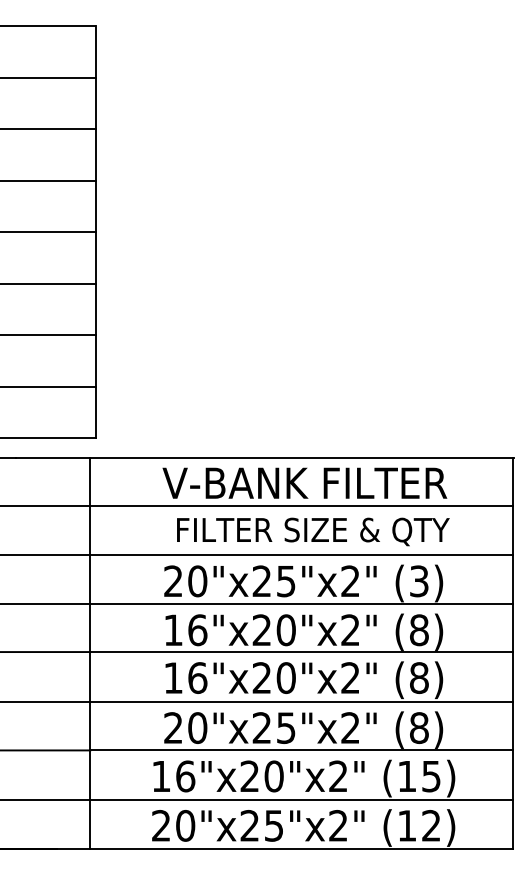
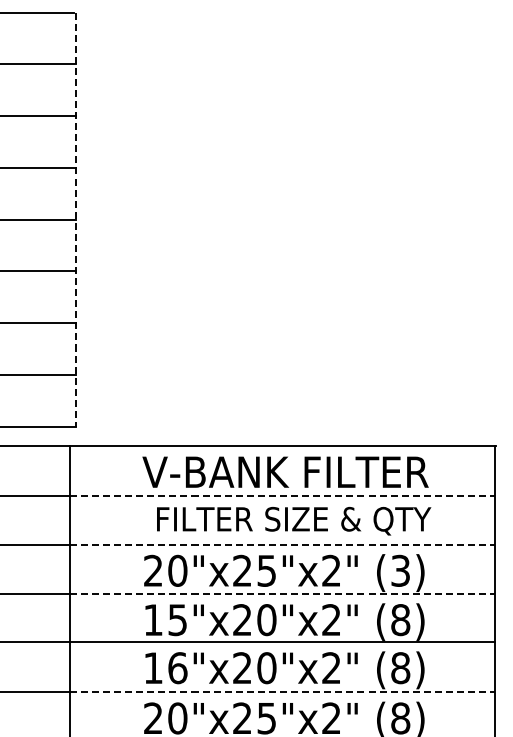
line: (96, 232) -> (75, 220), solid -> dashed
line: (302, 506) -> (283, 495), solid -> dashed
line: (302, 555) -> (283, 544), solid -> dashed
line: (302, 604) -> (283, 594), solid -> dashed
text: (197, 630) -> (177, 620), 16"x20"x2" -> 15"x20"x2"
line: (302, 702) -> (283, 692), solid -> dashed

